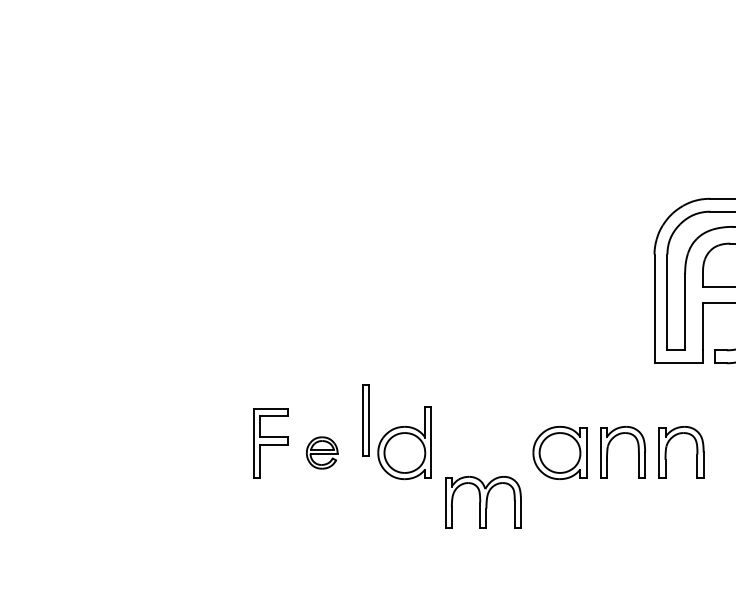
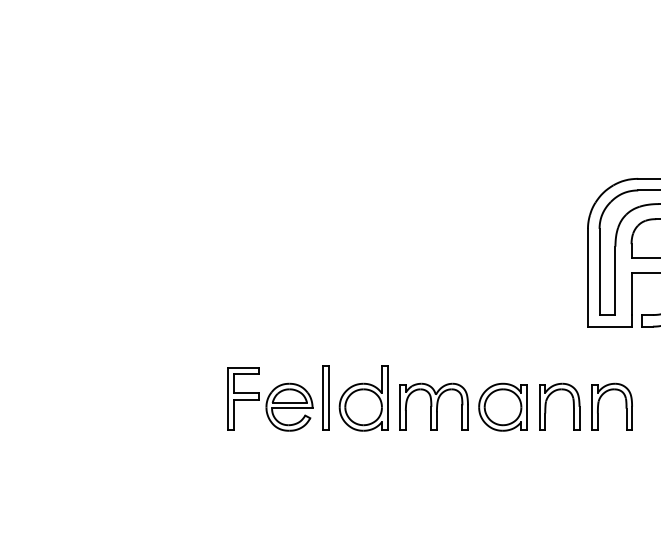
part: (365, 420) -> (325, 397), moved
part: (321, 452) -> (288, 406), size x1.67
part: (483, 502) -> (434, 406), moved

